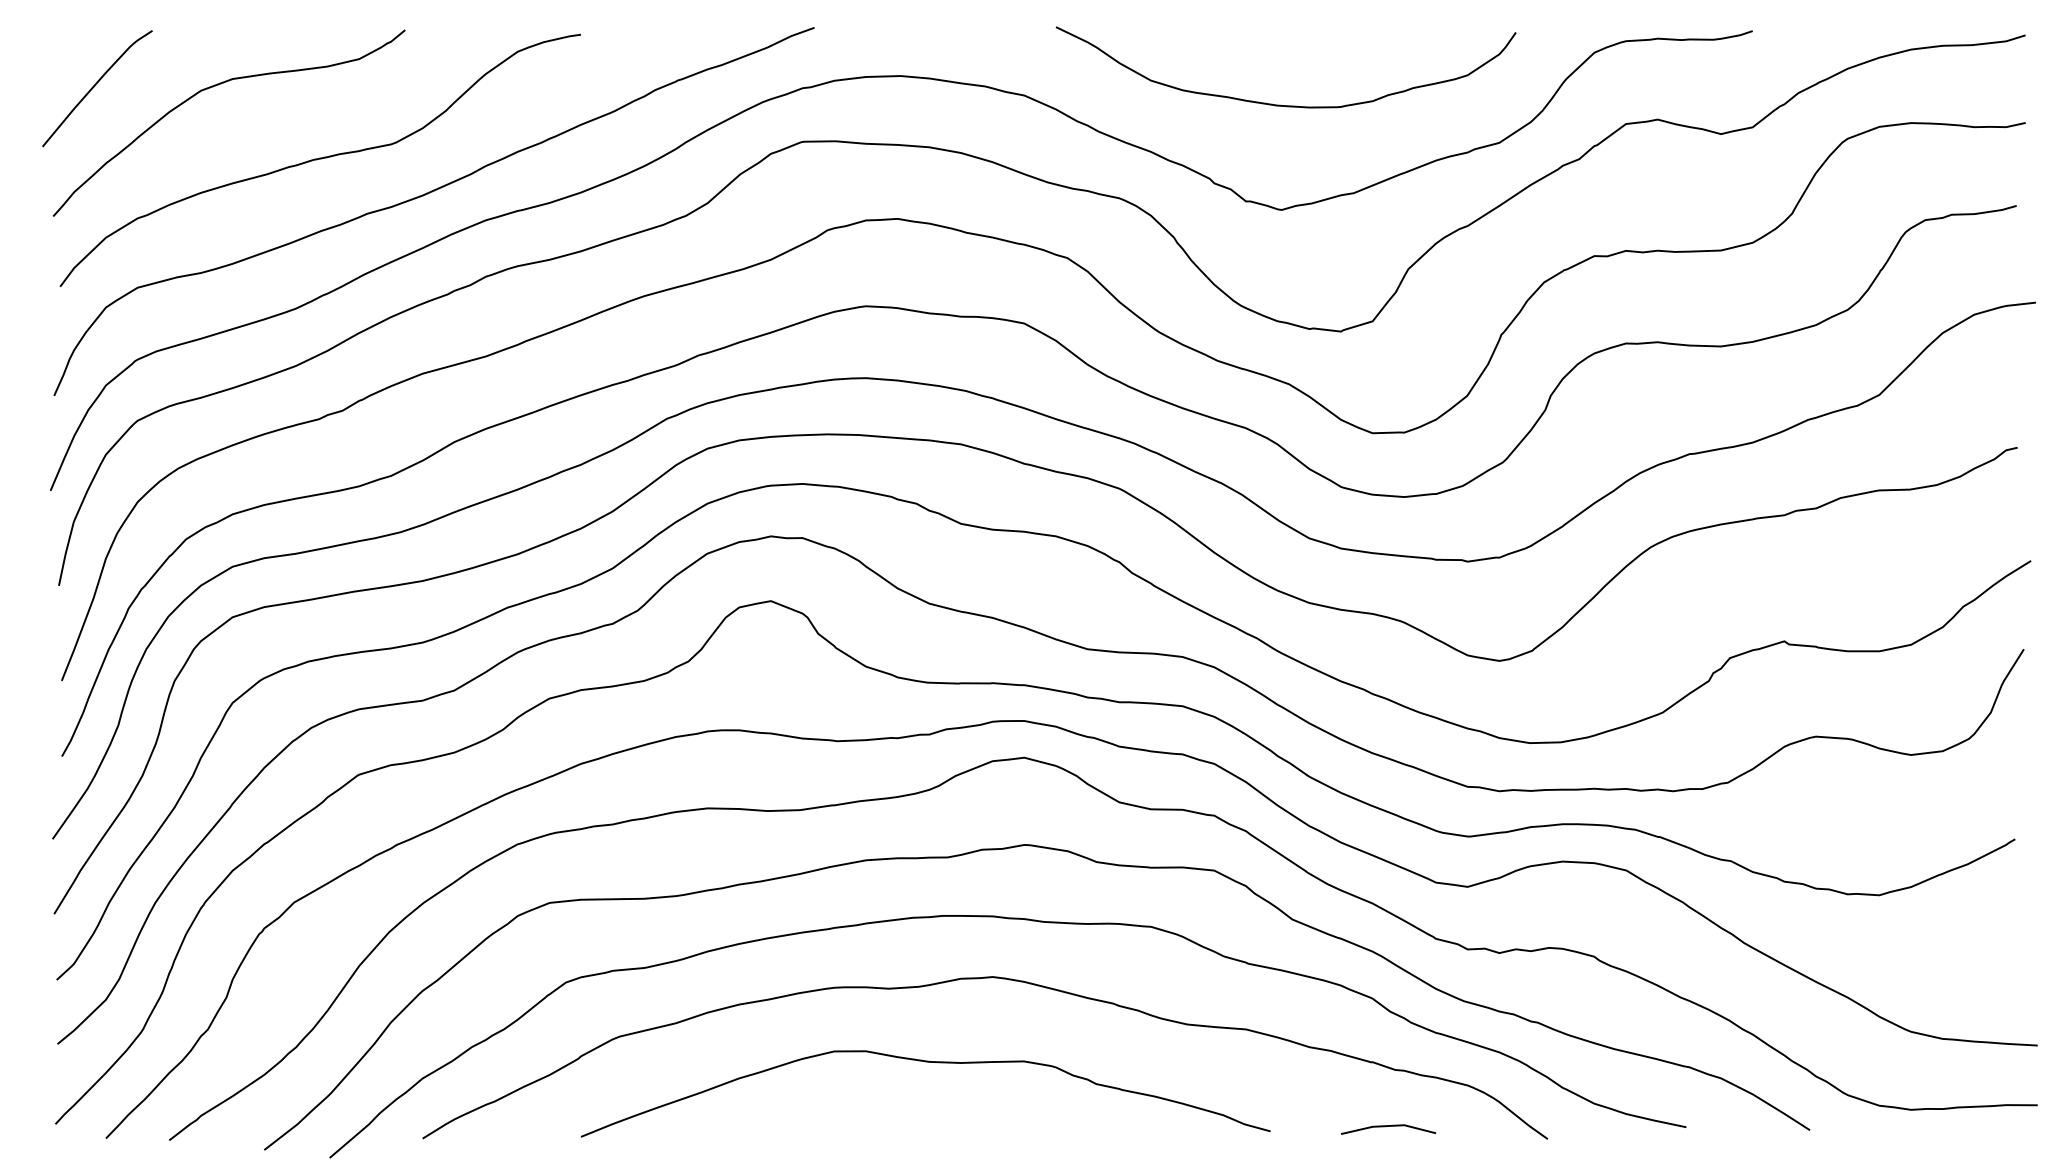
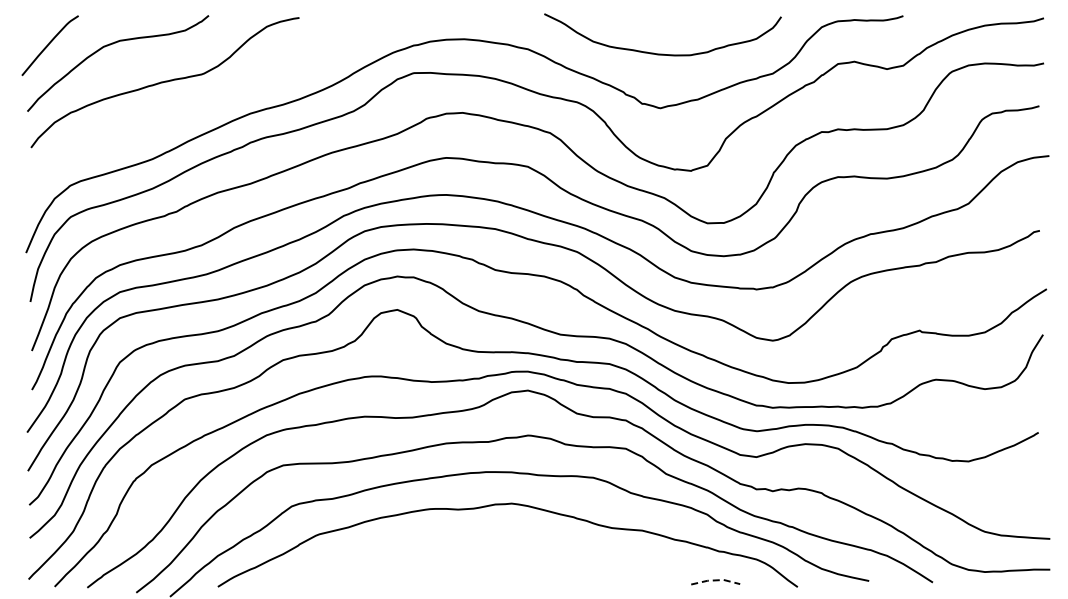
curve: (425, 196) -> (219, 101), removed
curve: (928, 1064) -> (478, 548), removed
line: (1390, 1126) -> (716, 580), solid -> dashed

